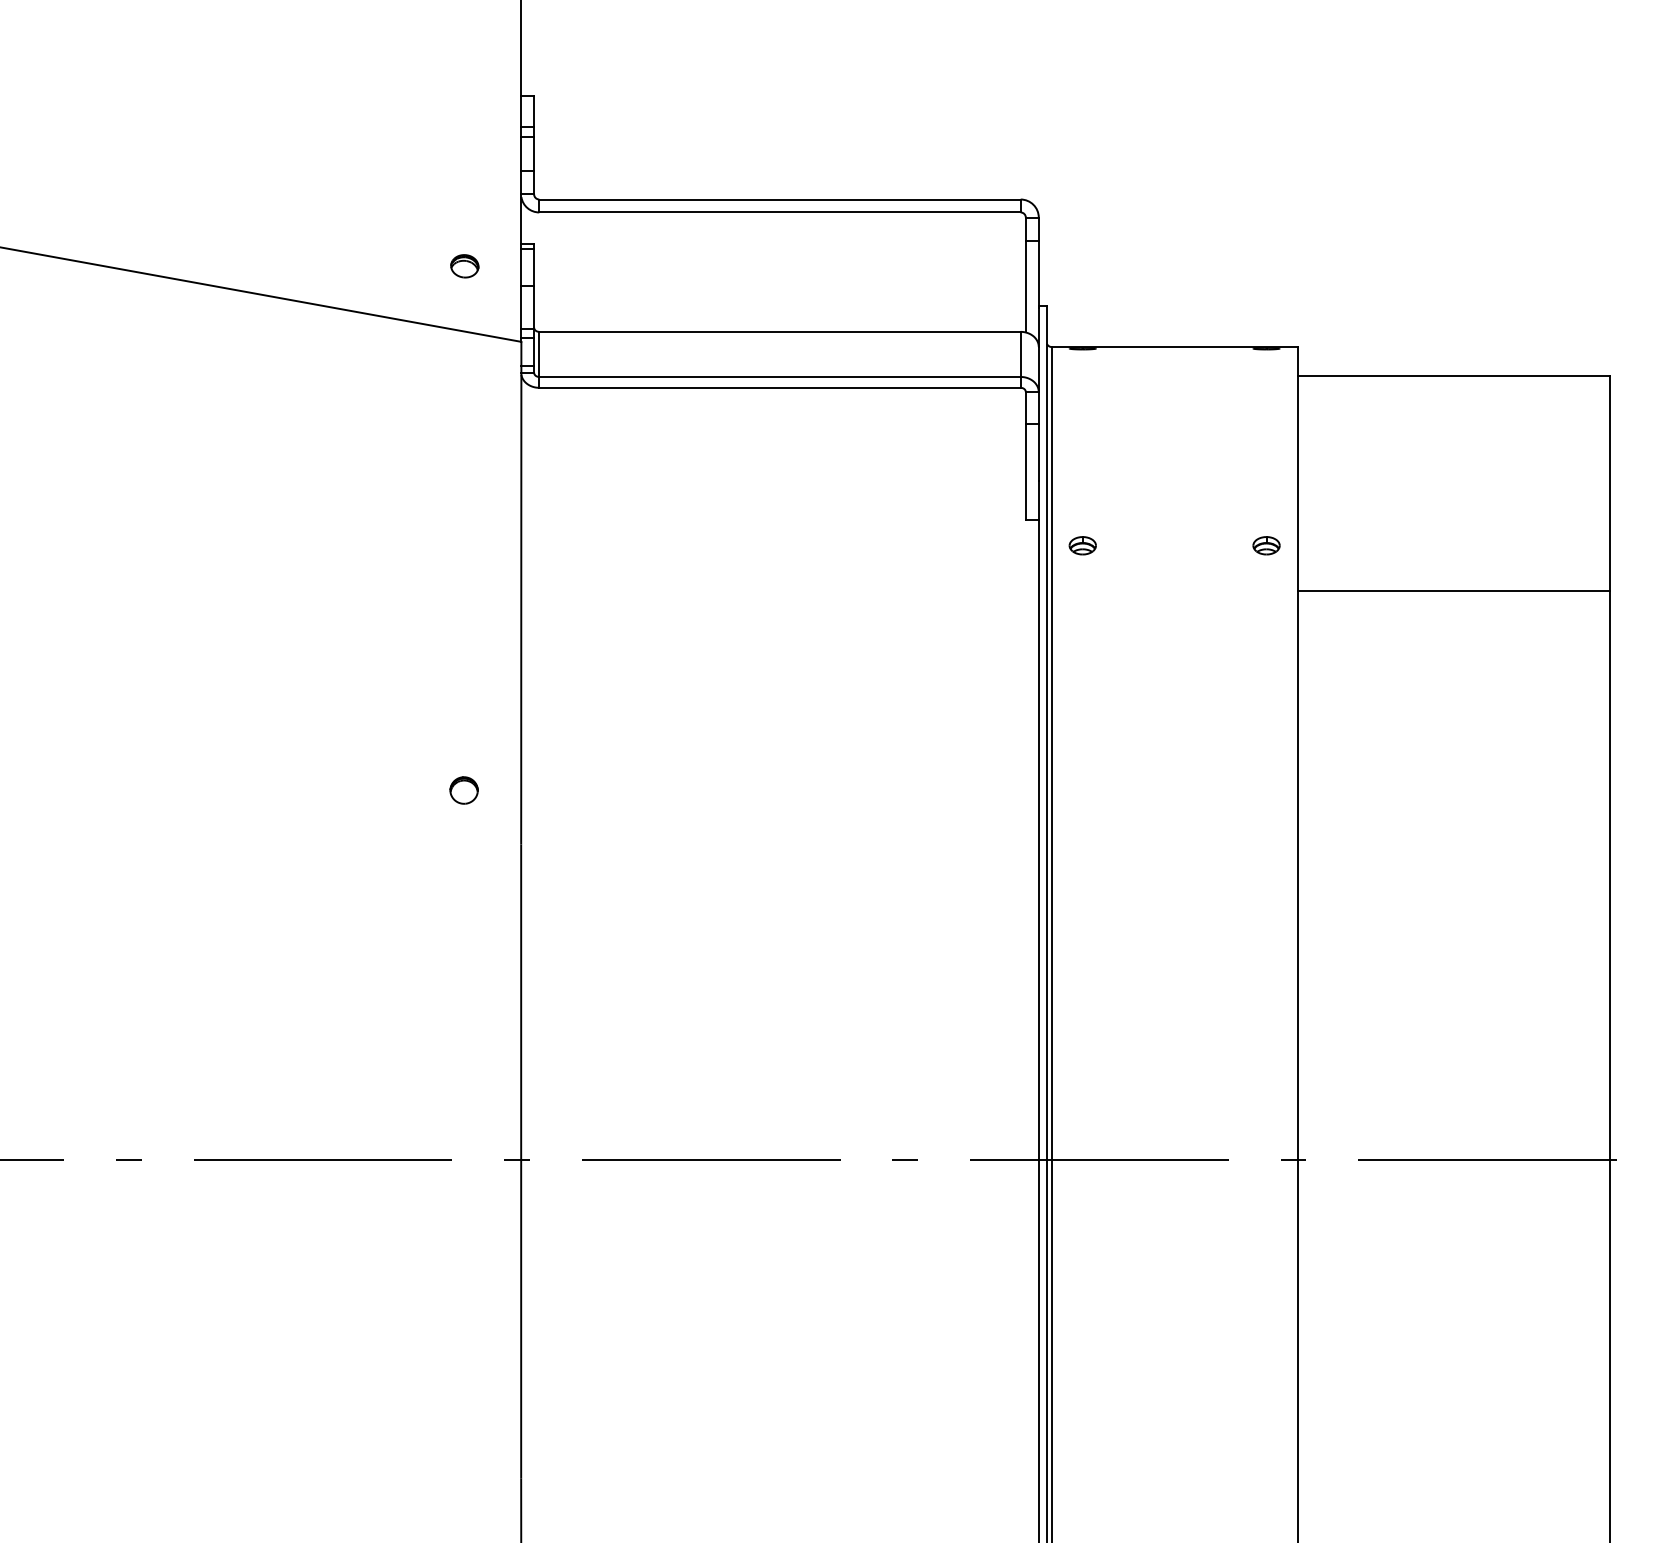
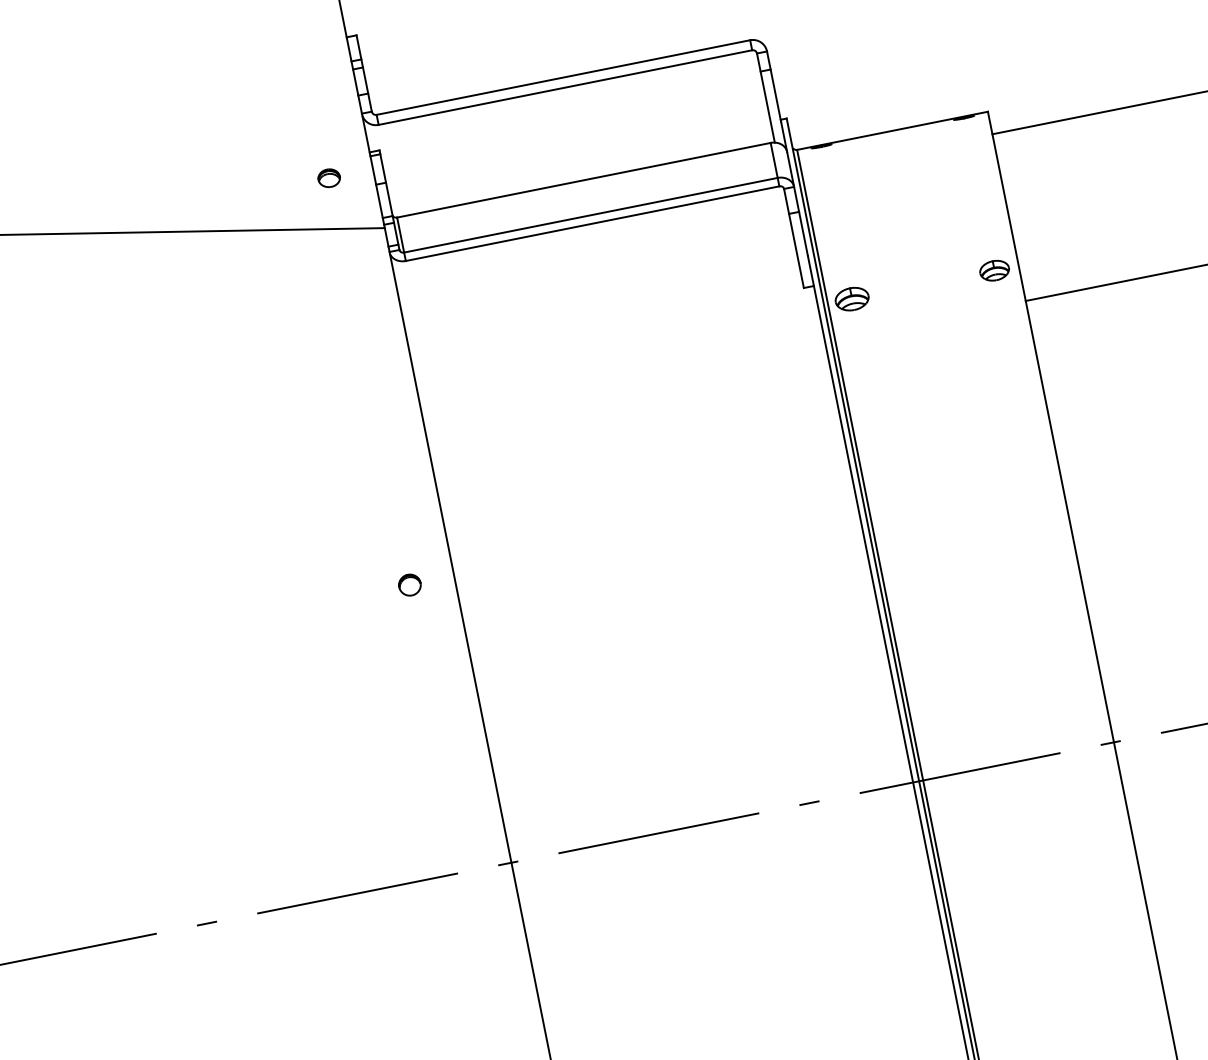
part: (1082, 545) -> (851, 299), size x1.6
part: (1266, 545) -> (994, 270), size x1.4

